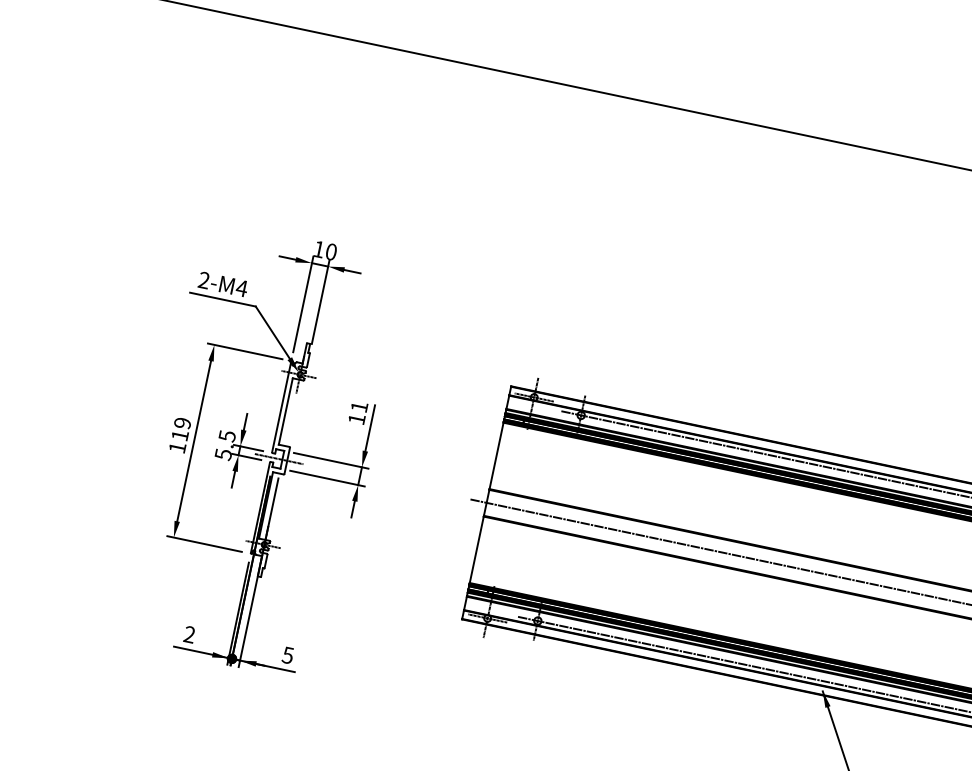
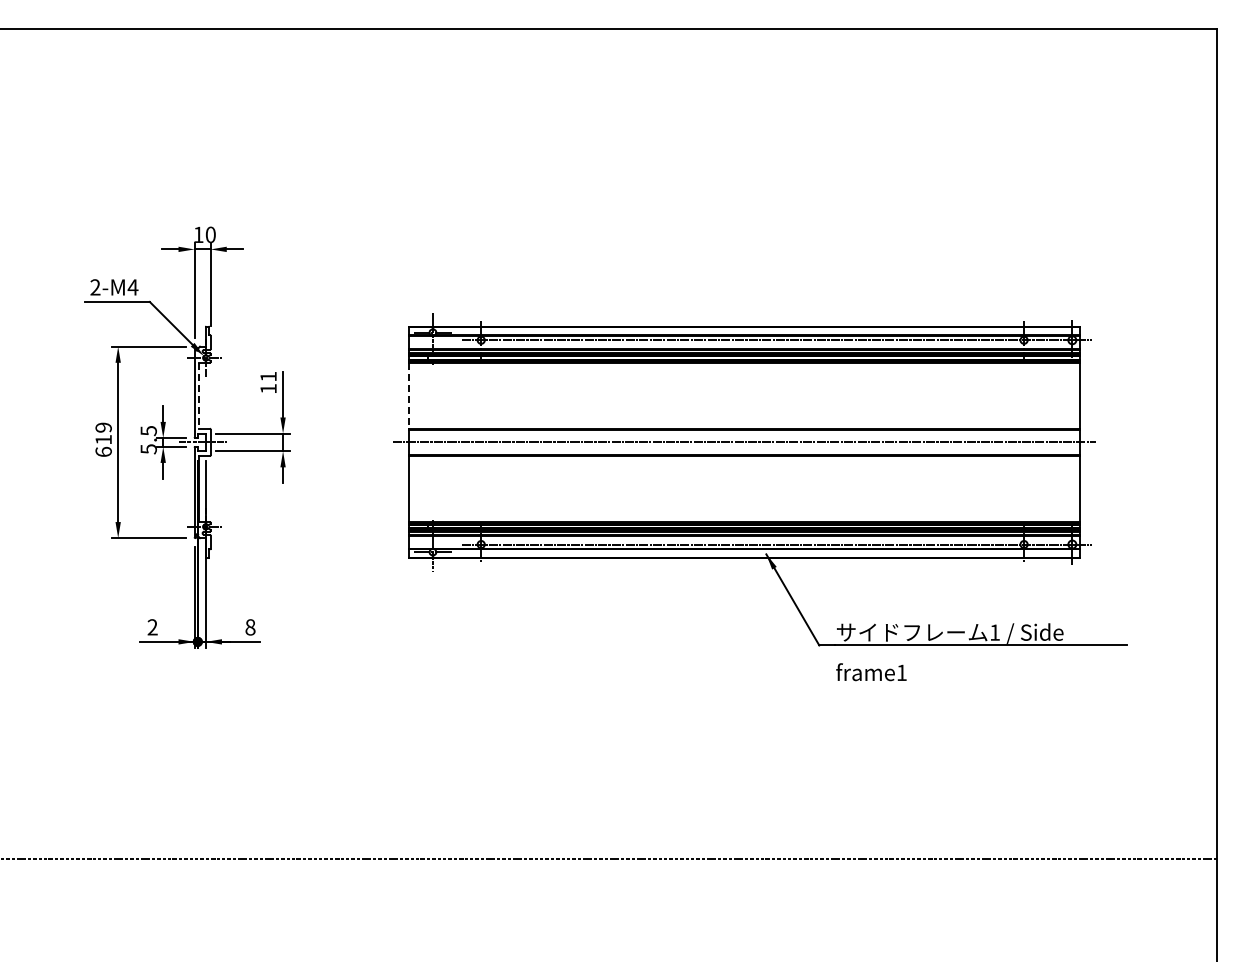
line: (285, 411) -> (199, 395), solid -> dashed
text: (177, 447) -> (103, 451), 119 -> 619
line: (496, 455) -> (408, 395), solid -> dashed
text: (288, 655) -> (250, 627), 5 -> 8

